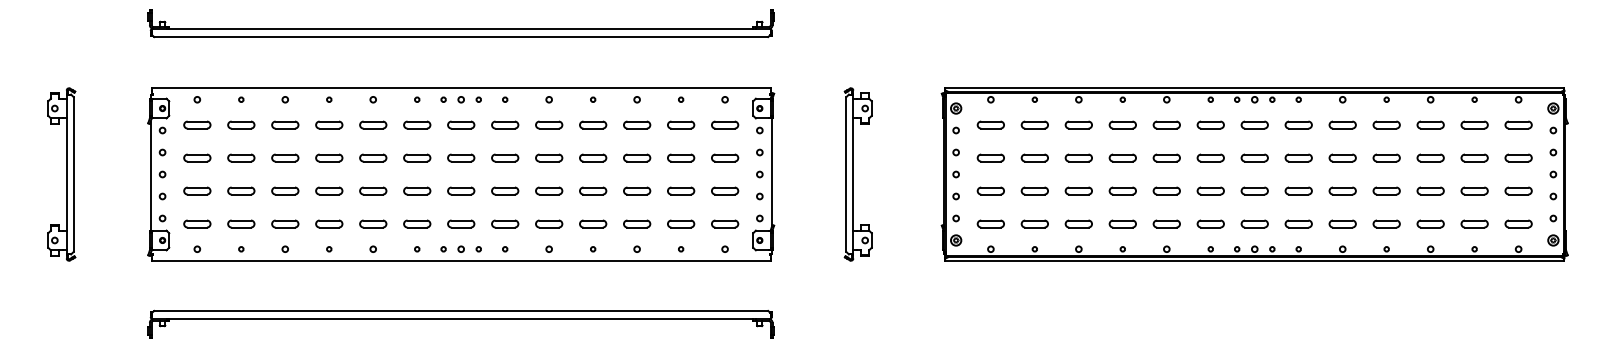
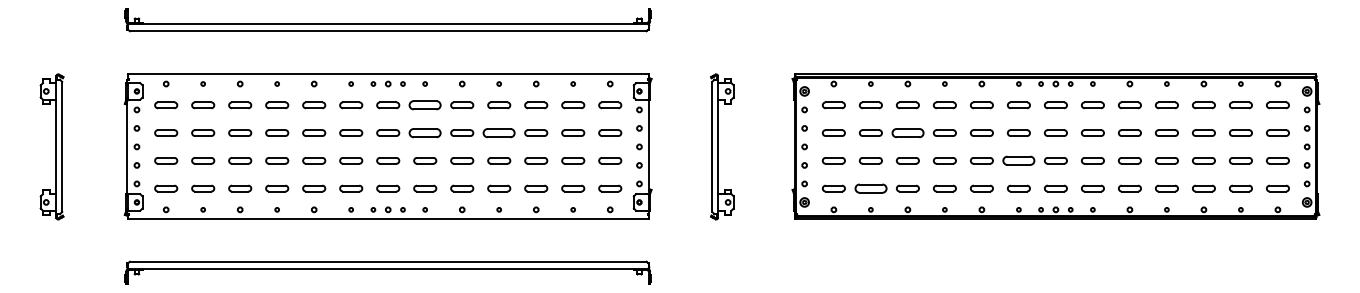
part: (505, 125) -> (425, 105), size x1.4
part: (505, 157) -> (425, 132), size x1.4
part: (593, 157) -> (499, 132), size x1.4
part: (1078, 157) -> (907, 132), size x1.4
part: (1210, 190) -> (1018, 160), size x1.4
part: (1034, 223) -> (870, 188), size x1.4

